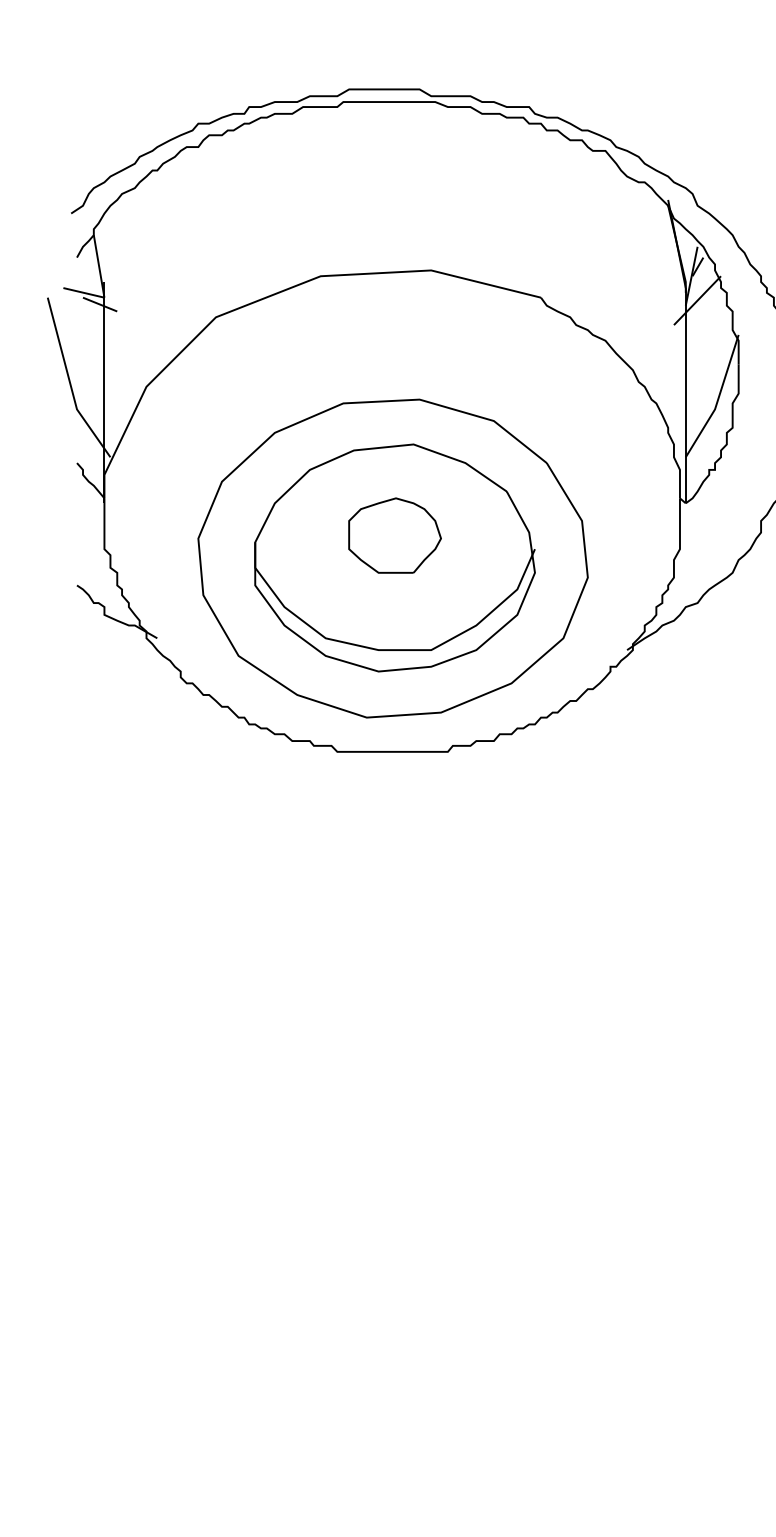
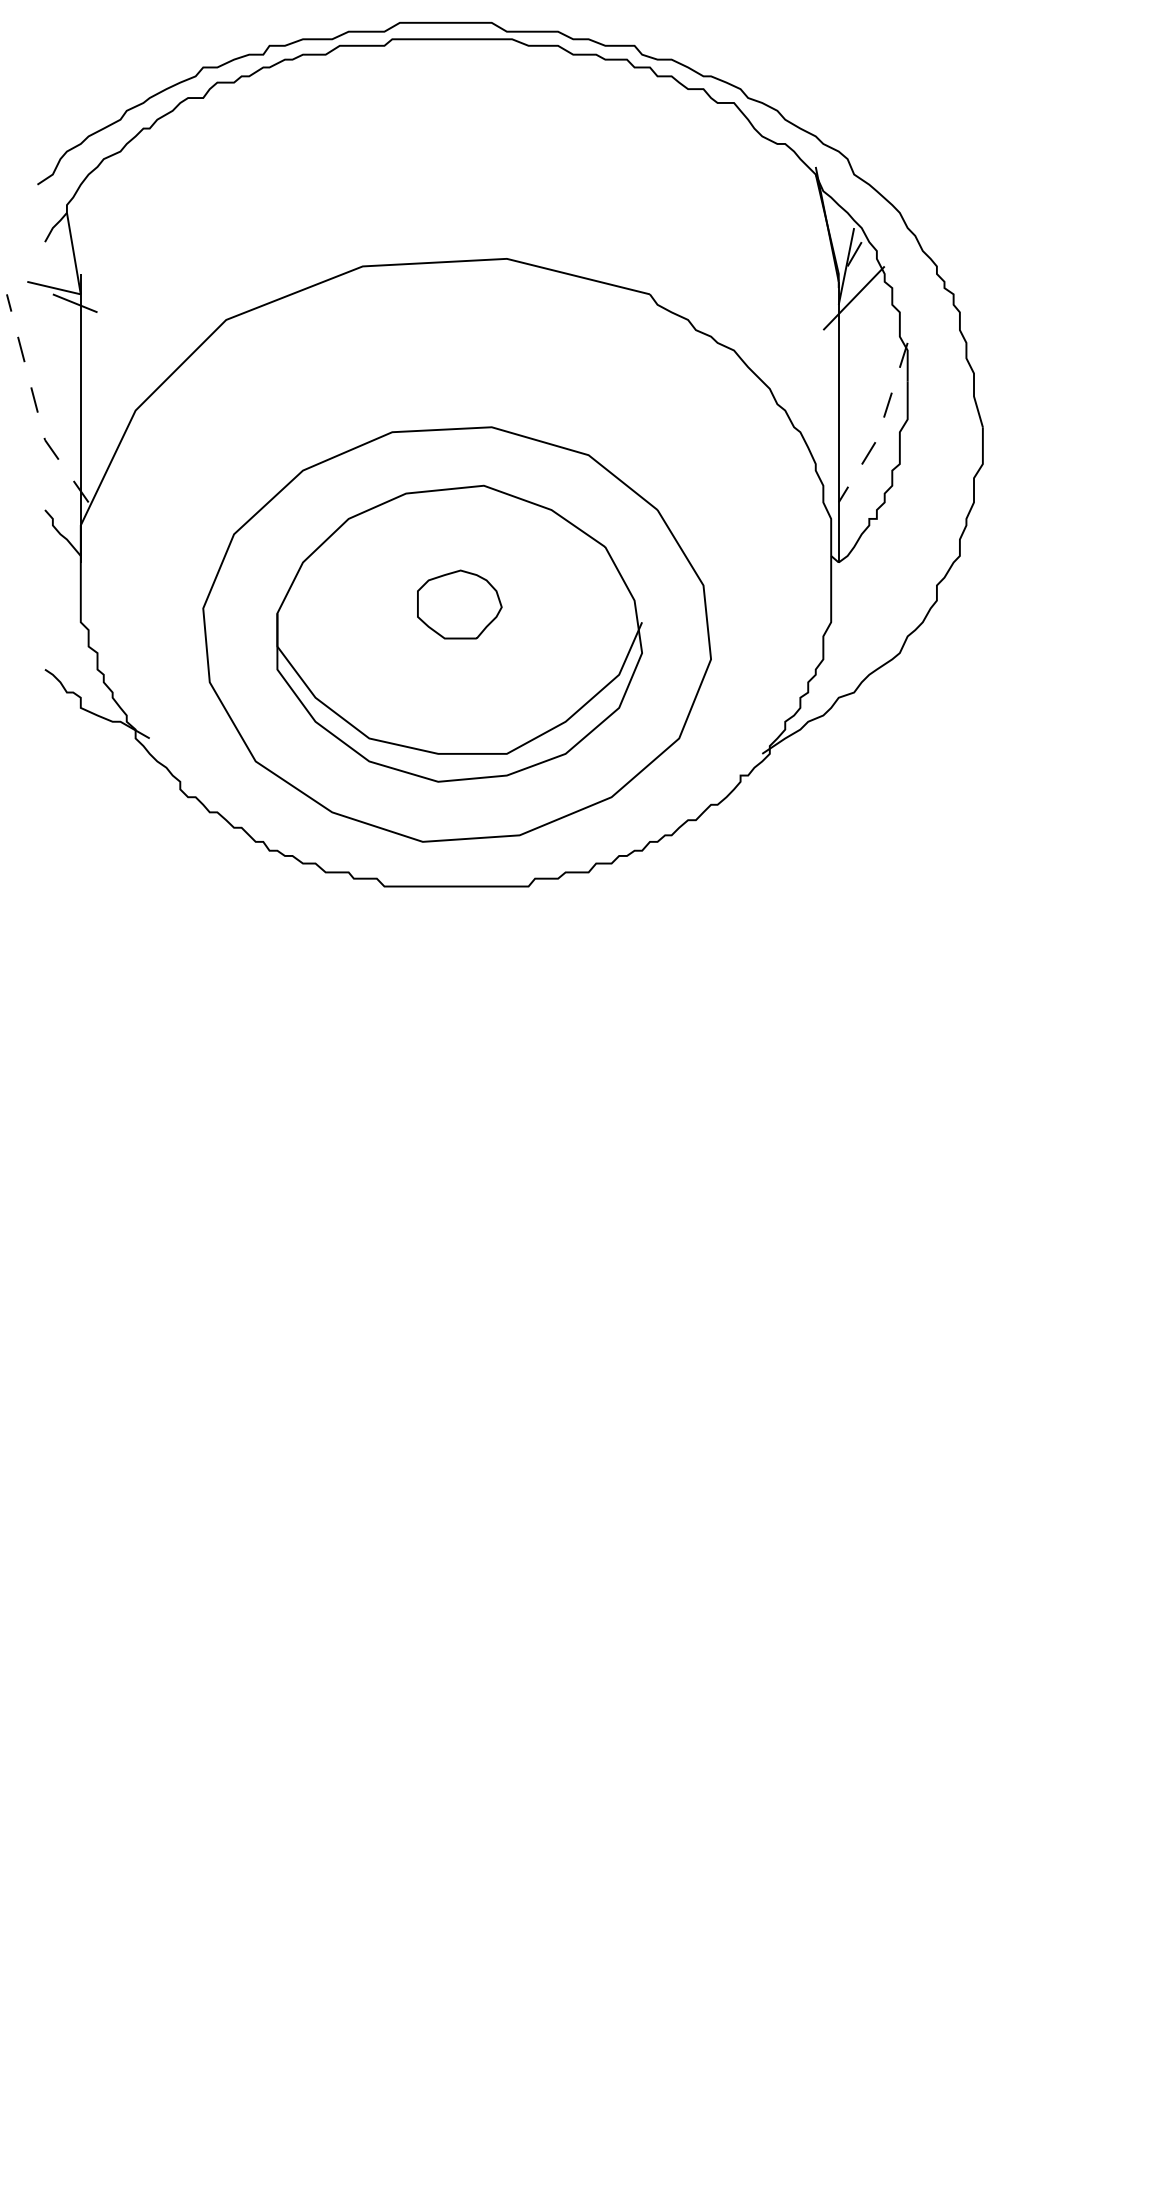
line: (69, 382) -> (35, 404), solid -> dashed
line: (717, 399) -> (880, 427), solid -> dashed
part: (394, 535) -> (459, 604), size x0.7

